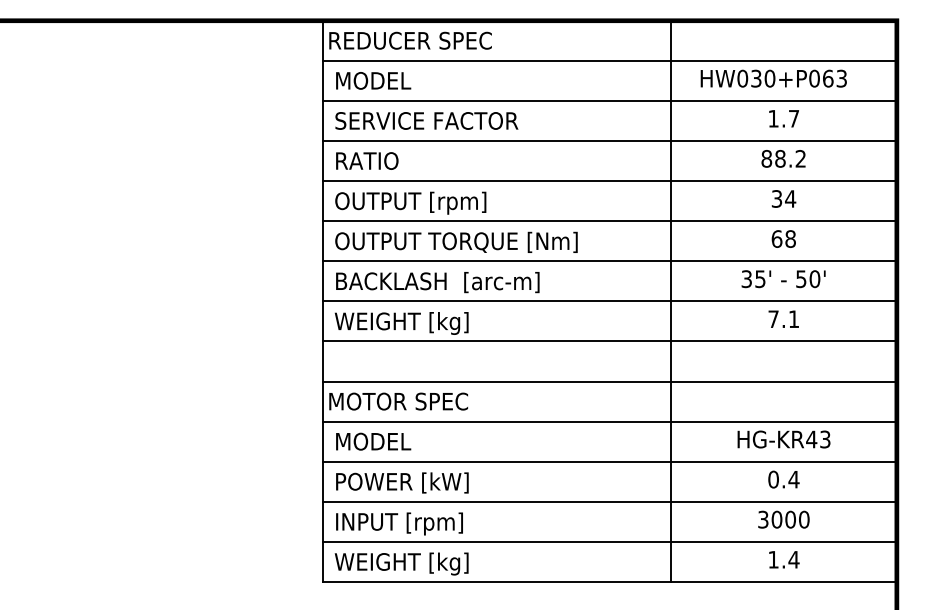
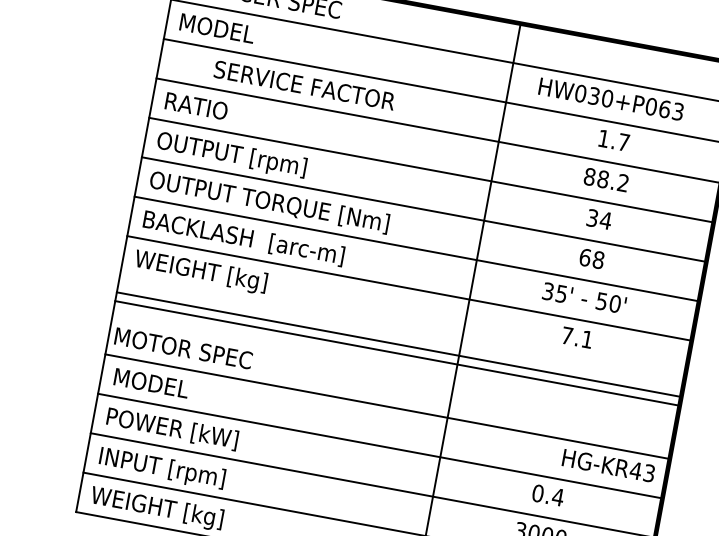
text: (426, 120) -> (304, 85), moved
line: (609, 341) -> (397, 353), moved
line: (609, 381) -> (398, 344), moved
text: (783, 439) -> (608, 465), moved

